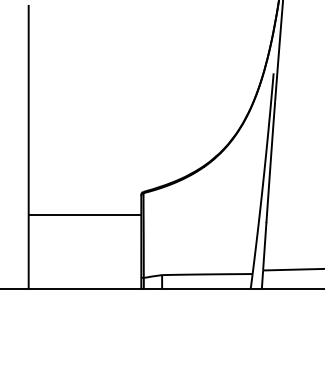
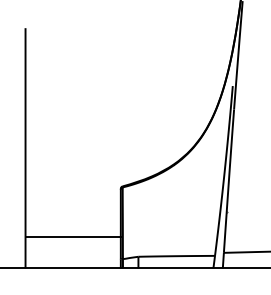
line: (84, 215) -> (72, 236), moved

